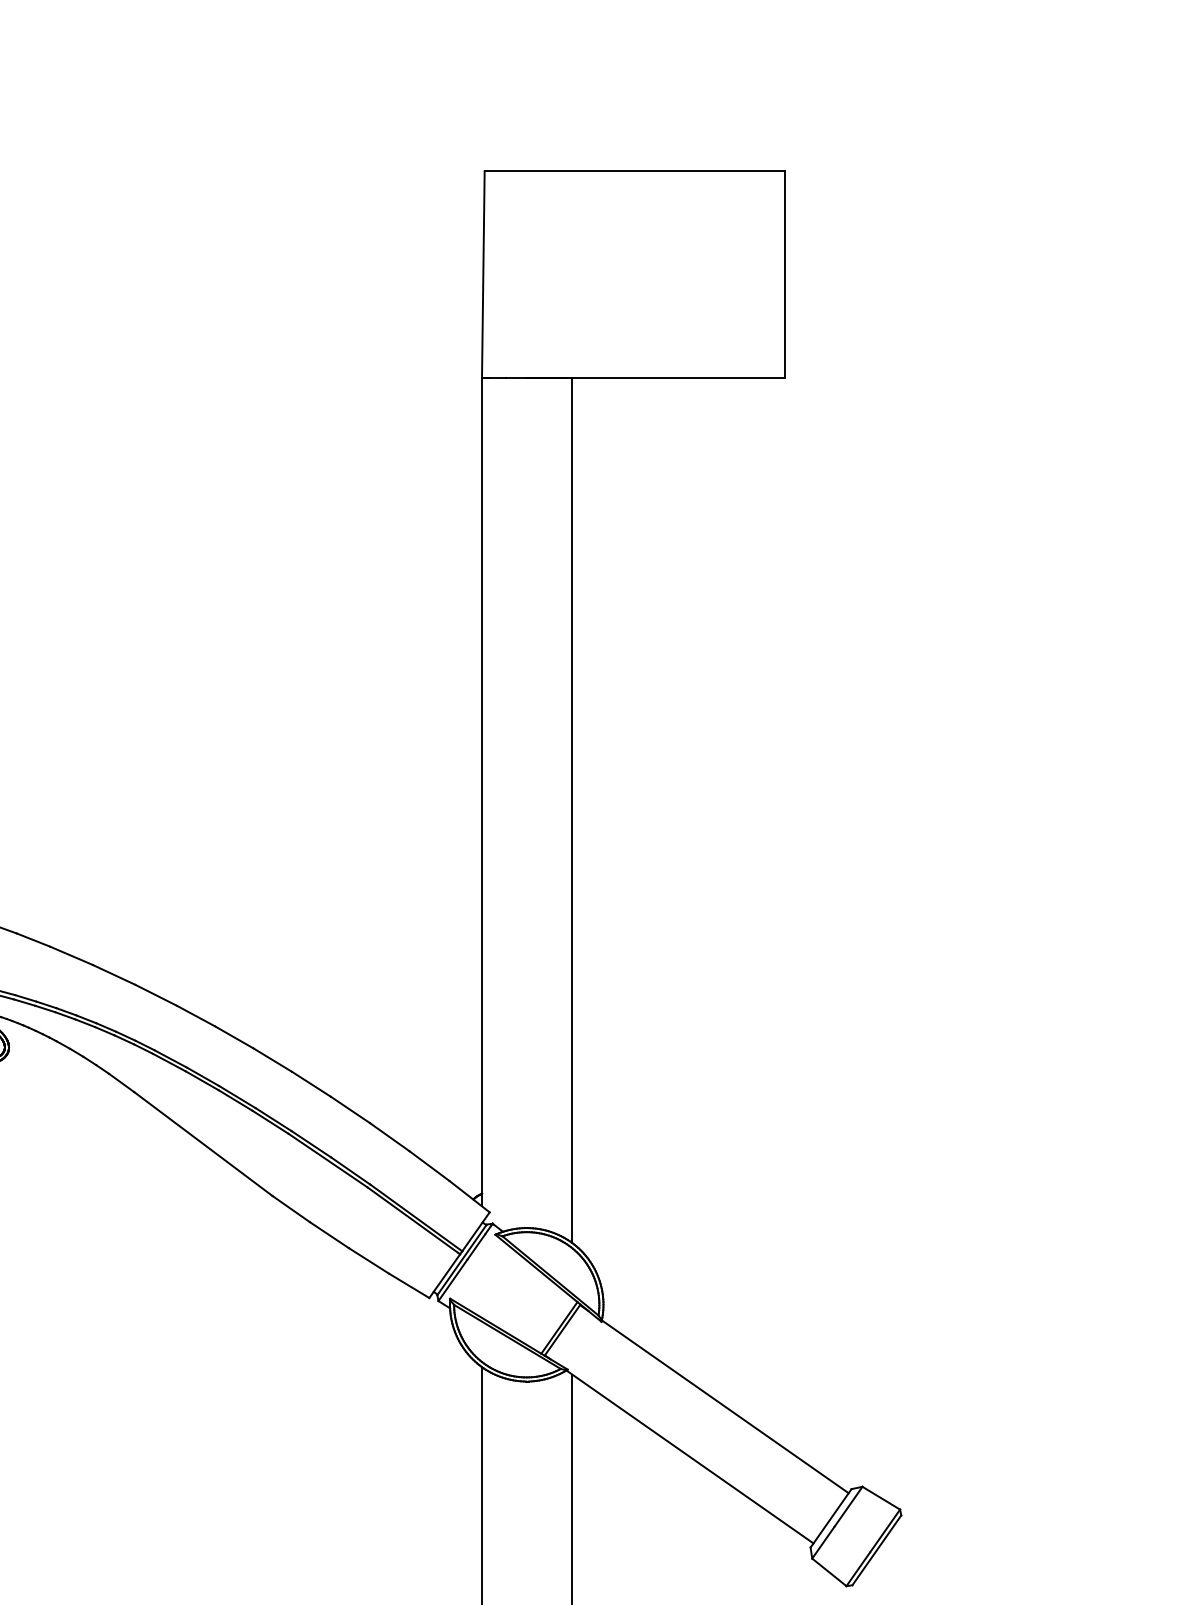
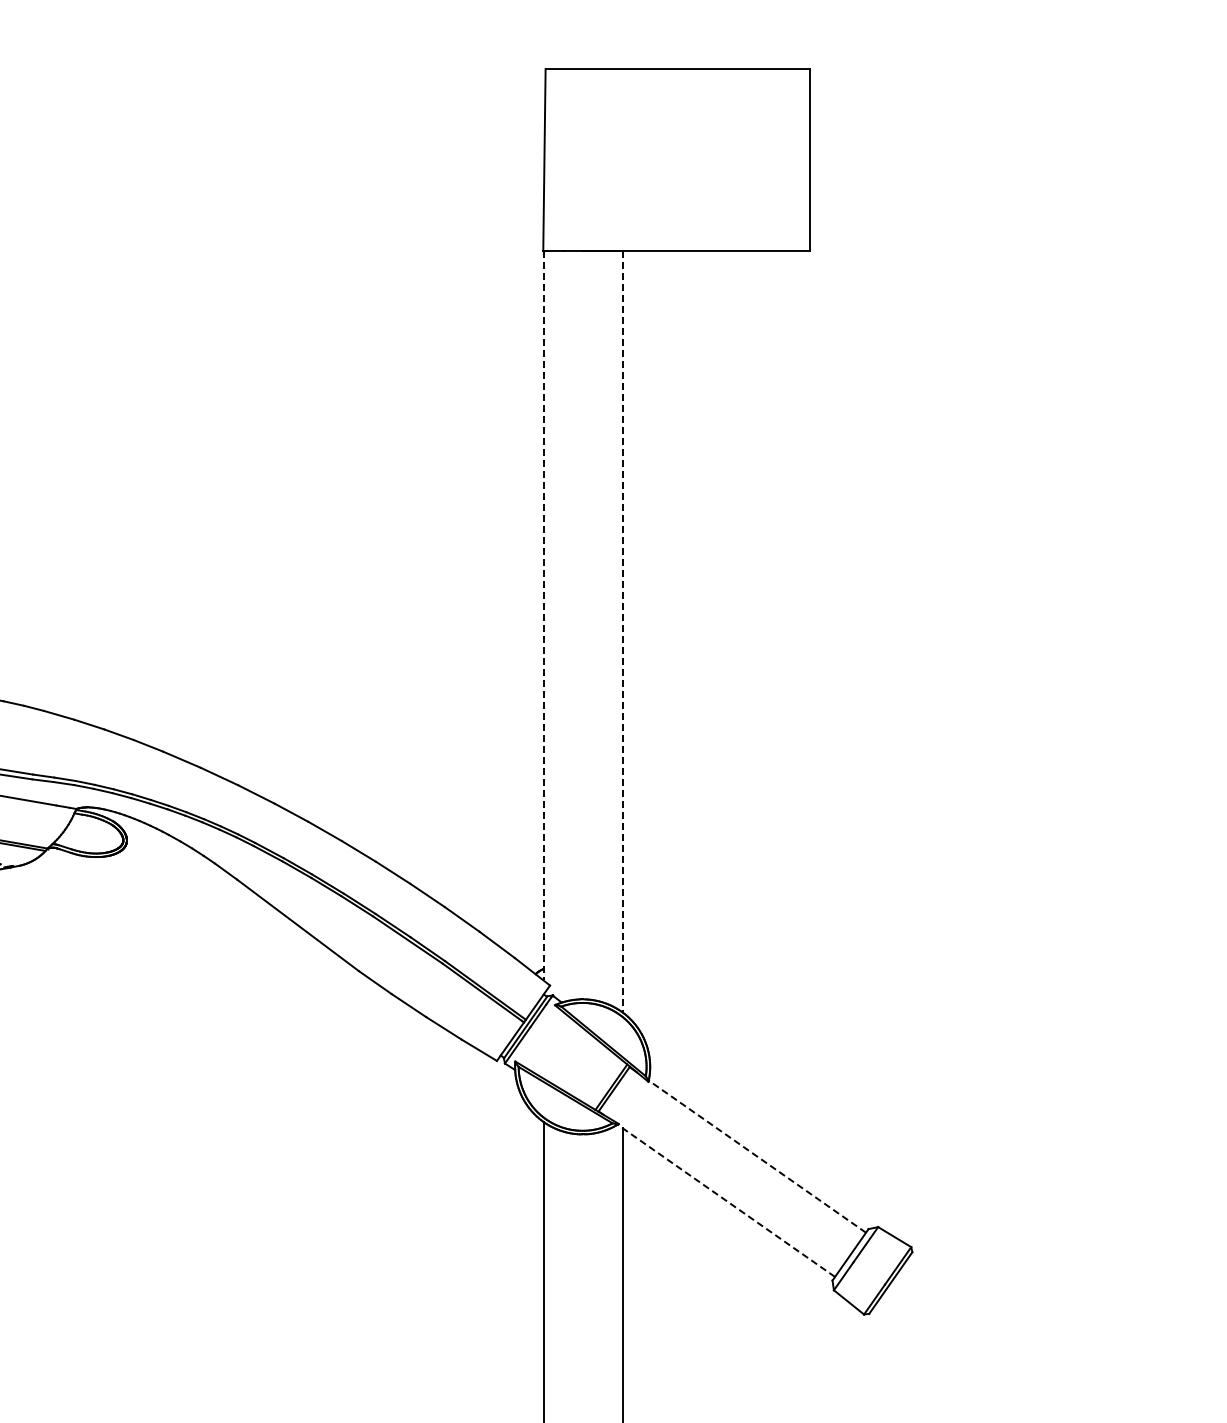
line: (482, 791) -> (543, 615), solid -> dashed
line: (572, 810) -> (622, 631), solid -> dashed
line: (725, 1406) -> (757, 1156), solid -> dashed
line: (690, 1456) -> (726, 1200), solid -> dashed

